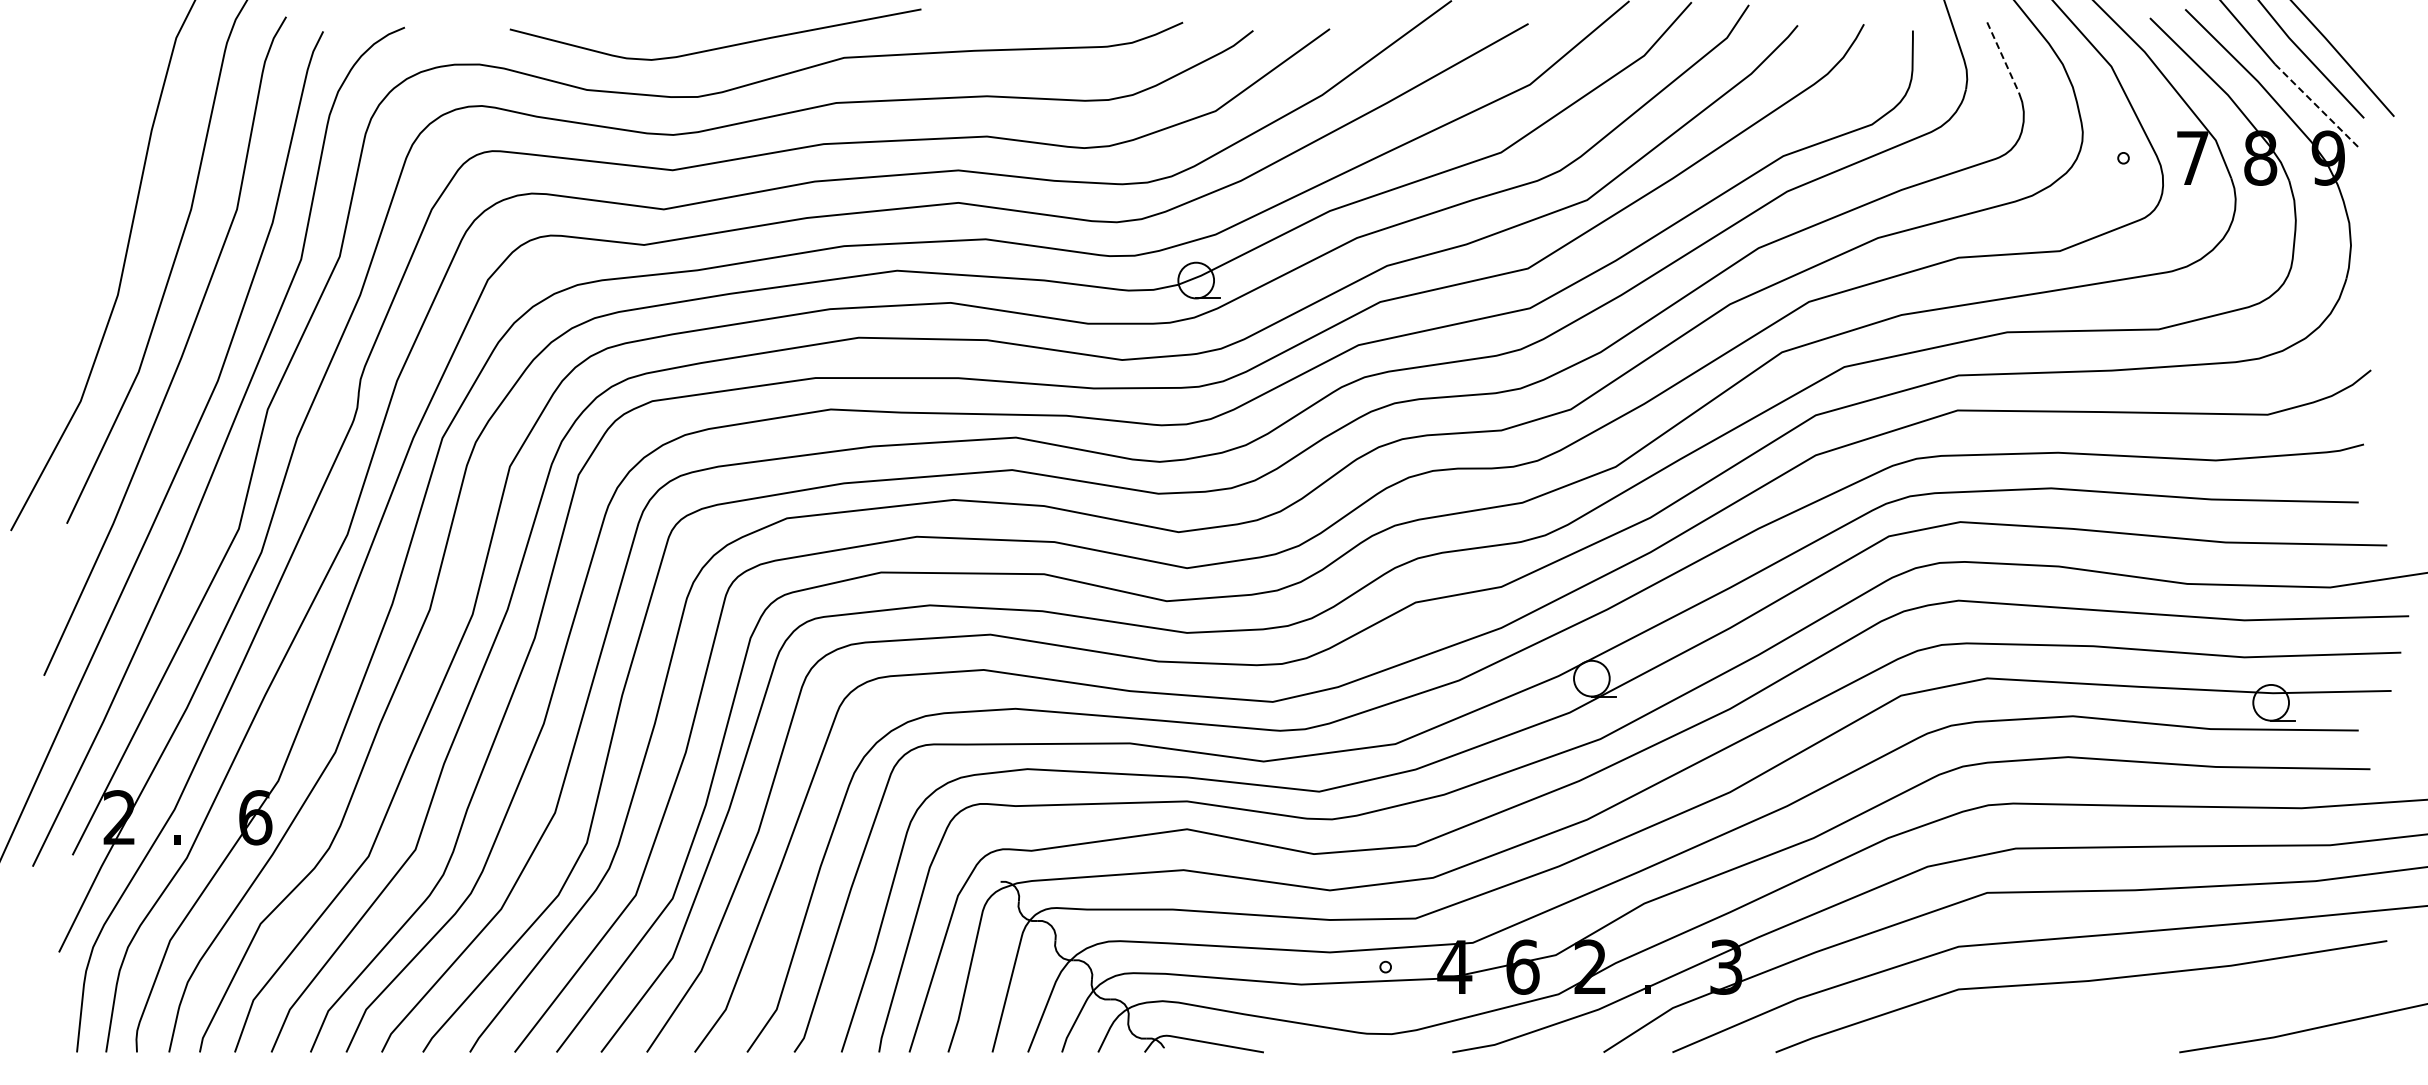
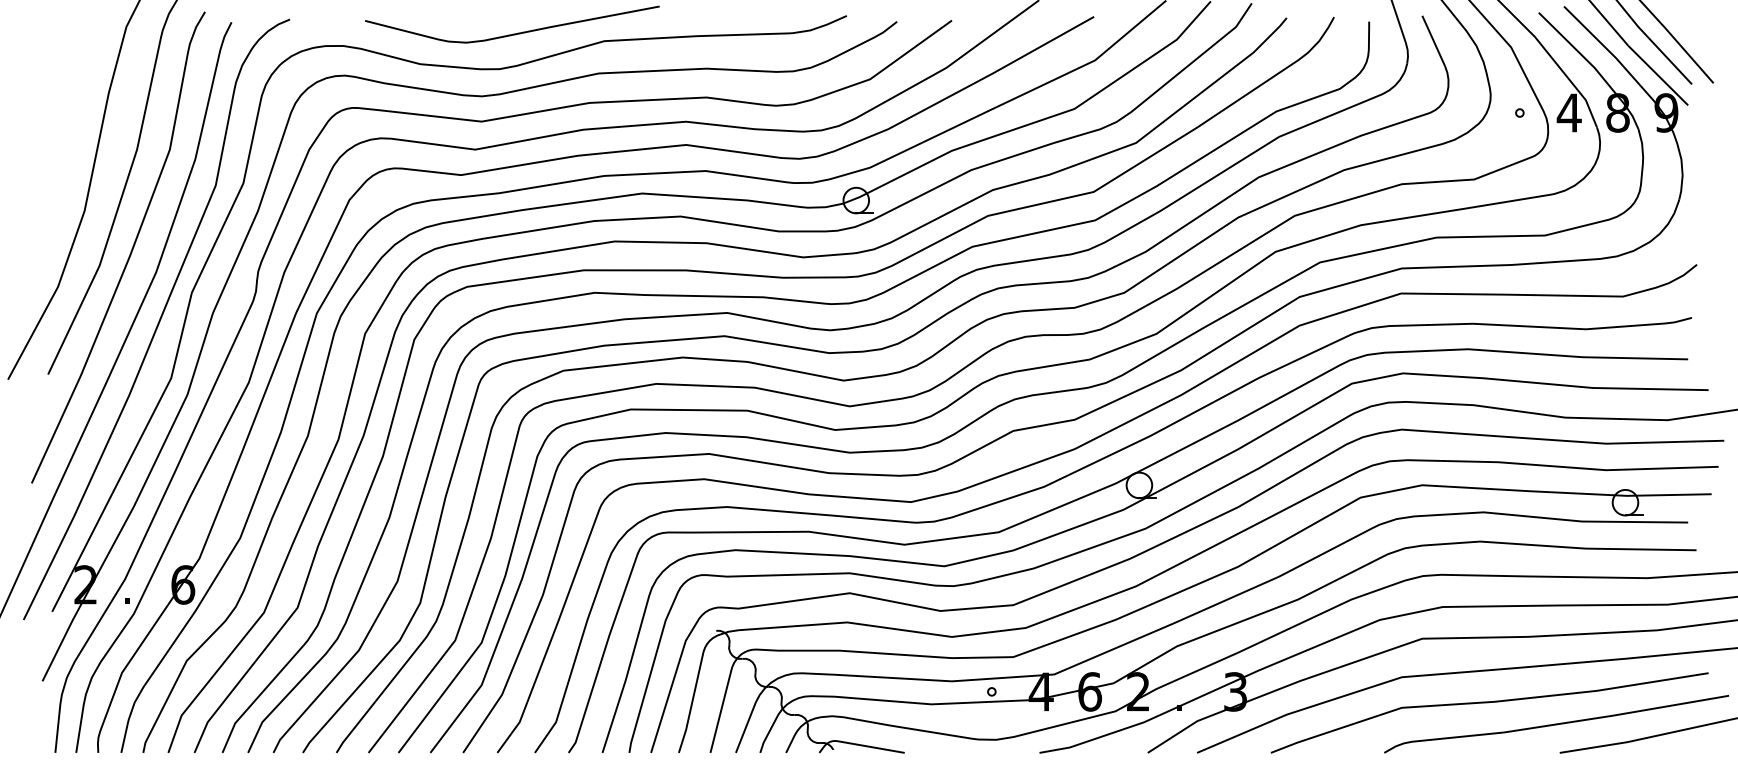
line: (2003, 57) -> (1433, 40), dashed -> solid
line: (2316, 105) -> (1657, 75), dashed -> solid
text: (2192, 157) -> (1569, 112), 7 -> 4
curve: (2174, 1011) -> (1556, 723), added

